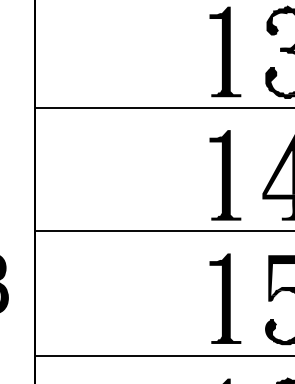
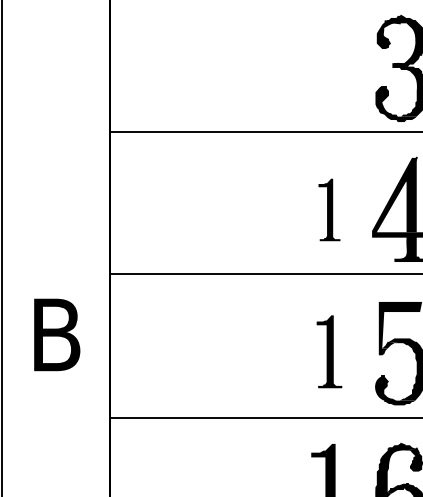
fill: (225, 51) -> (329, 67), removed
part: (225, 174) -> (329, 209), size x0.6
part: (225, 298) -> (329, 351), size x0.7

